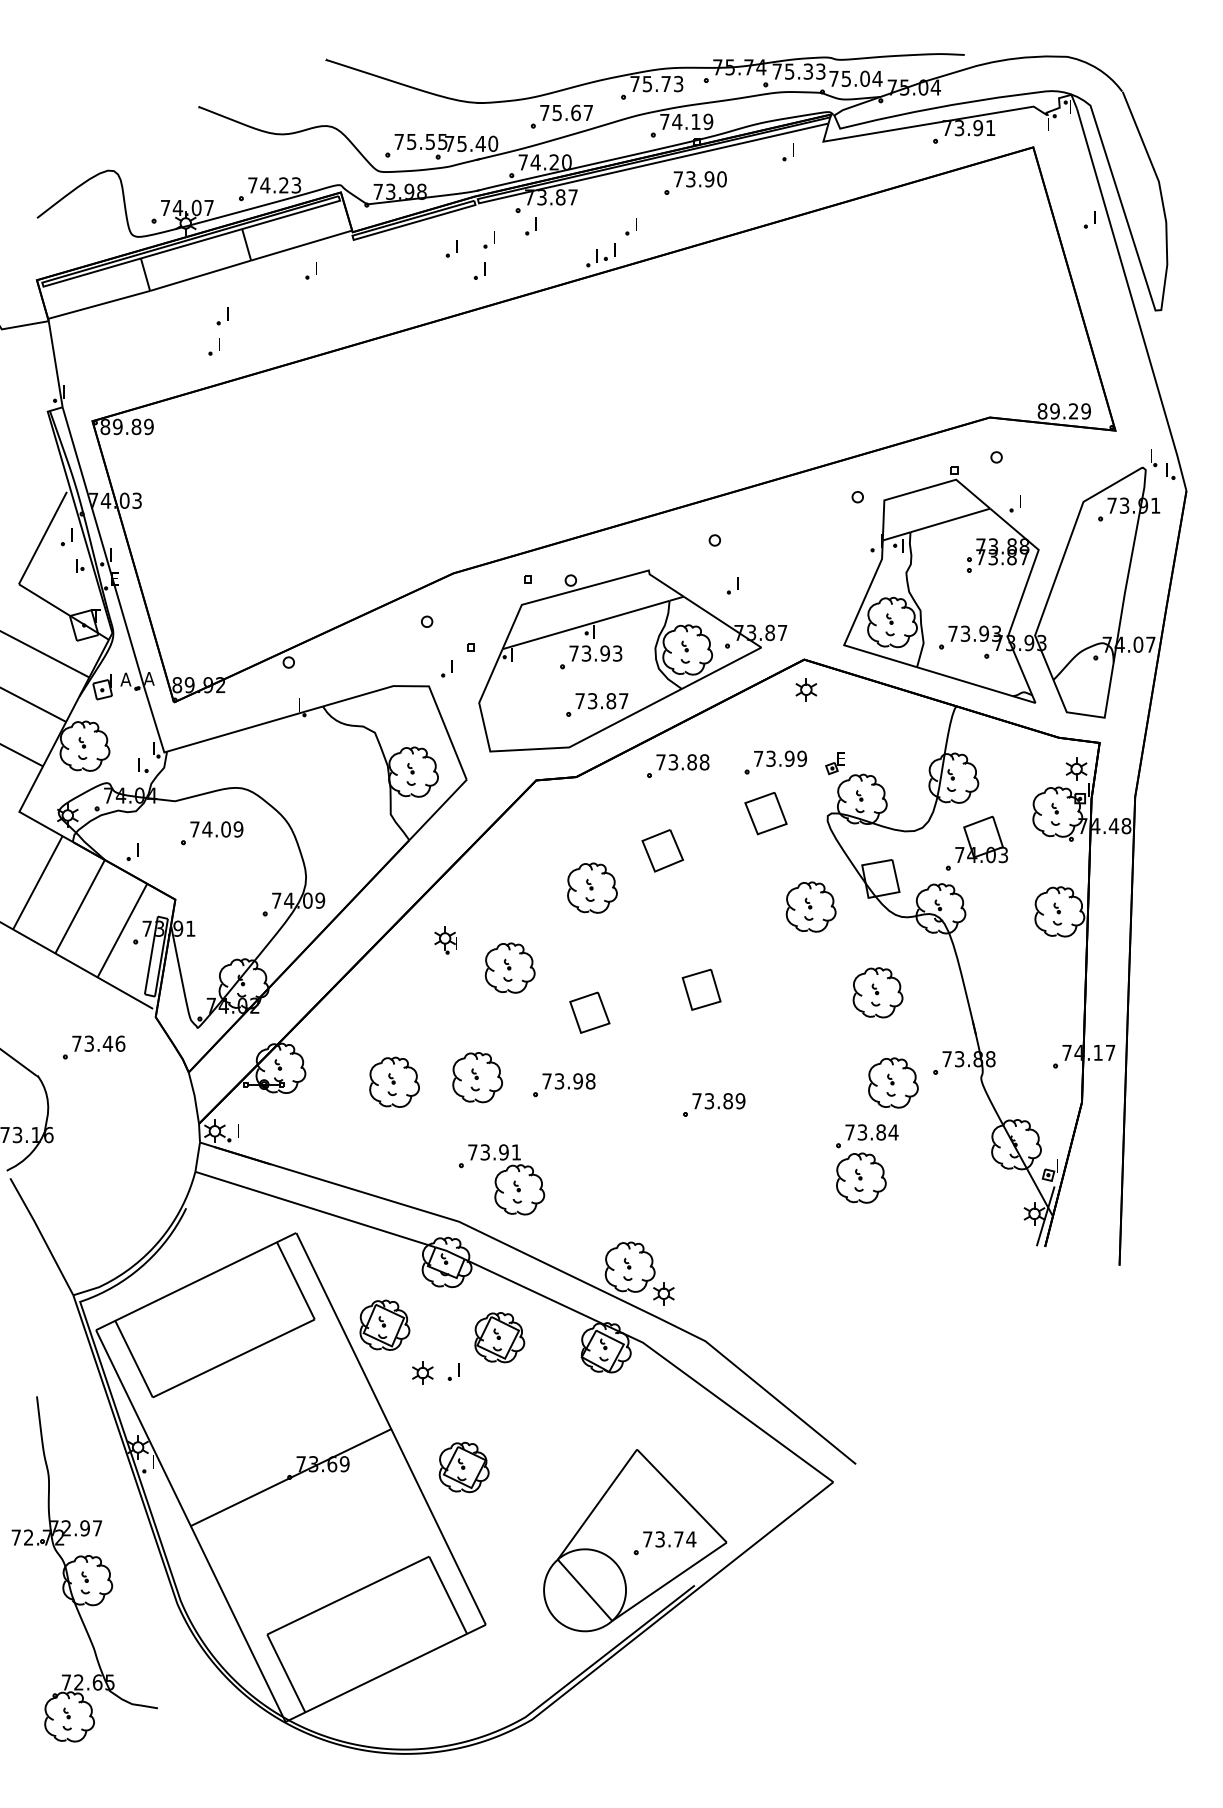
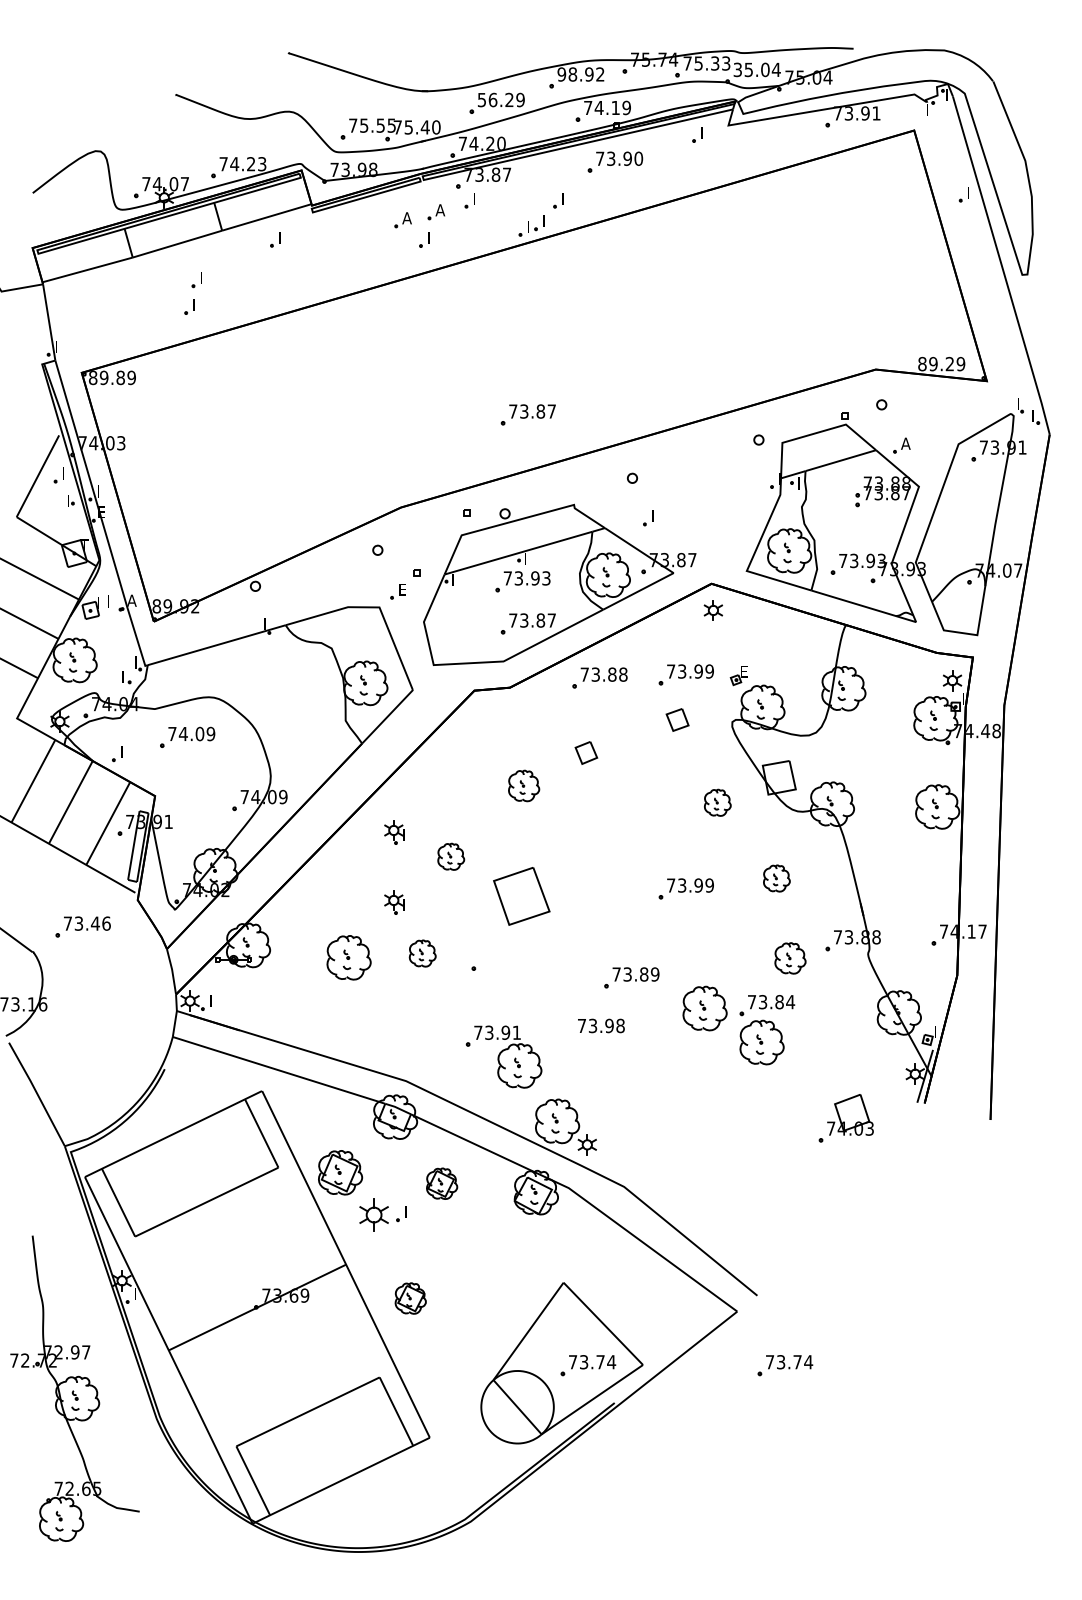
text: (833, 78) -> (737, 69), 75.04 -> 35.04
text: (656, 84) -> (580, 74), 75.73 -> 98.92
text: (565, 112) -> (500, 99), 75.67 -> 56.29
text: (497, 237) -> (440, 210), I -> A
text: (459, 246) -> (406, 218), I -> A
part: (596, 468) -> (527, 414), added
text: (1023, 501) -> (905, 443), I -> A
text: (456, 666) -> (403, 589), I -> E
text: (126, 679) -> (111, 601), A -> I
part: (765, 813) -> (677, 719), size x0.6
part: (975, 843) -> (845, 1118), moved
part: (662, 850) -> (586, 752), size x0.6
part: (591, 887) -> (523, 785), size x0.7
part: (810, 906) -> (717, 802), size x0.6
part: (509, 967) -> (450, 856), size x0.6
part: (701, 989) -> (620, 875), removed
part: (877, 992) -> (776, 878), size x0.6
part: (774, 1004) -> (685, 888), added
part: (589, 1011) -> (521, 895), size x1.6
part: (445, 1019) -> (394, 902), added
part: (477, 1077) -> (422, 953), size x0.6
text: (569, 1080) -> (601, 1025), moved
part: (893, 1083) -> (790, 958), size x0.7
part: (796, 1139) -> (704, 1008), added
part: (501, 1179) -> (503, 1056), moved
part: (499, 1337) -> (441, 1183), size x0.7
part: (422, 1372) -> (373, 1214), size x1.6
part: (464, 1467) -> (410, 1298), size x0.7
part: (887, 1543) -> (785, 1365), added

